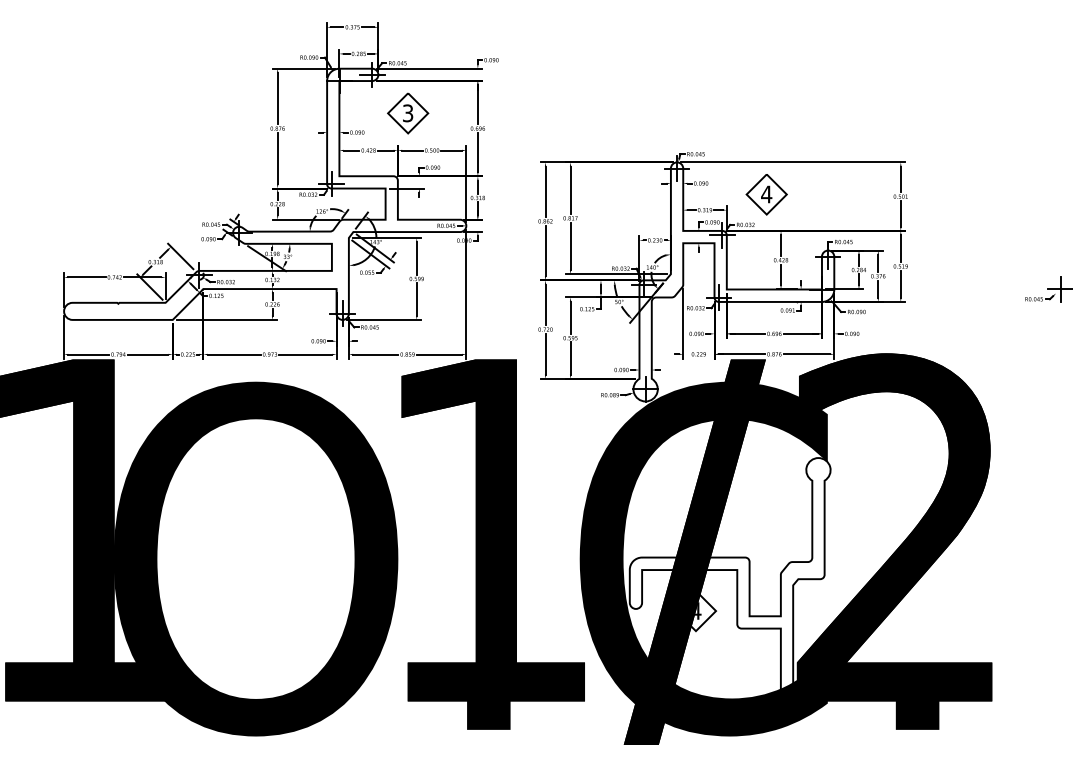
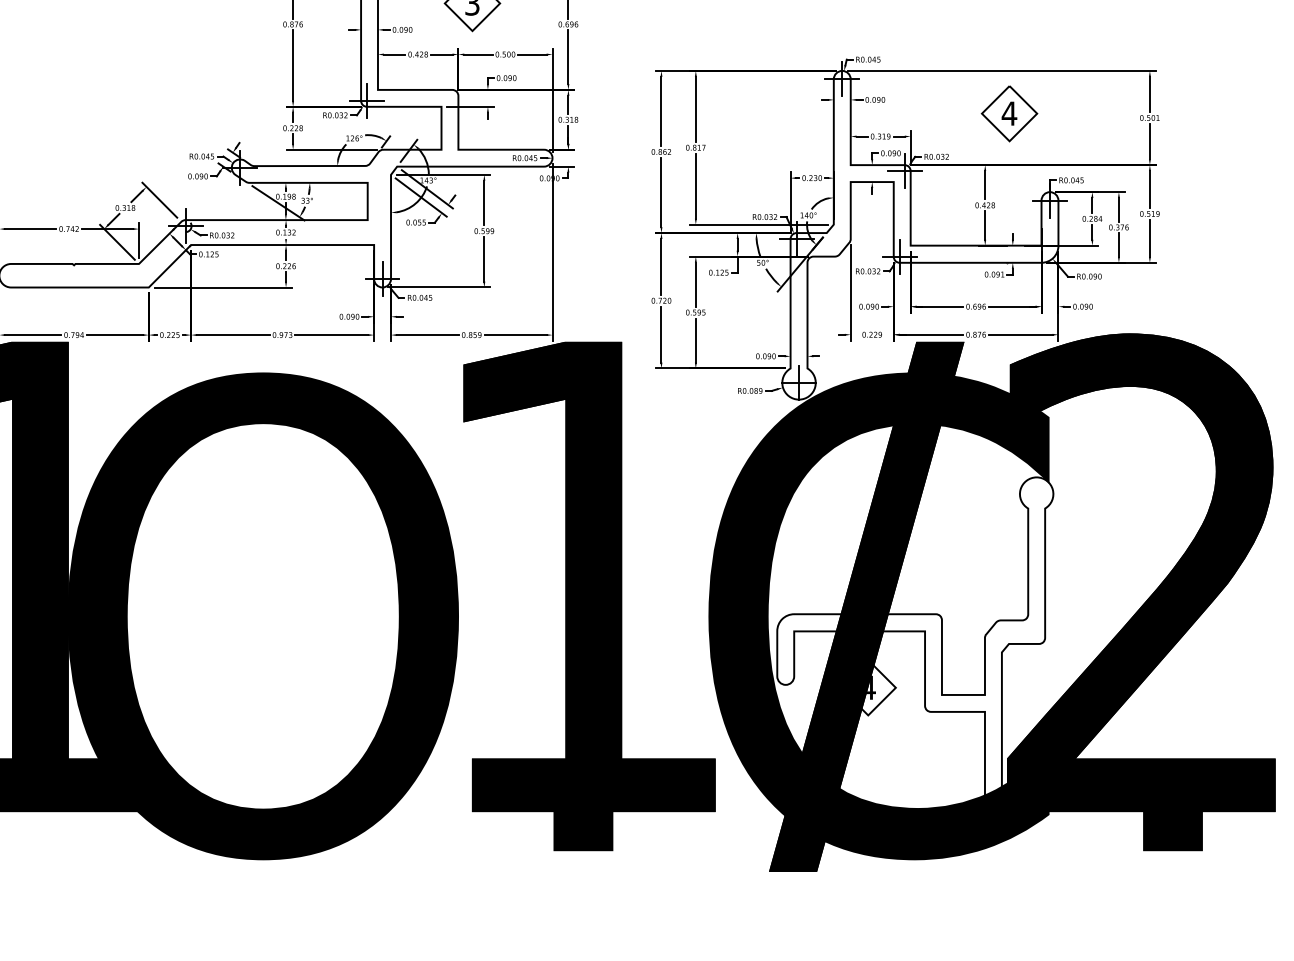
part: (766, 194) -> (1009, 113), moved

